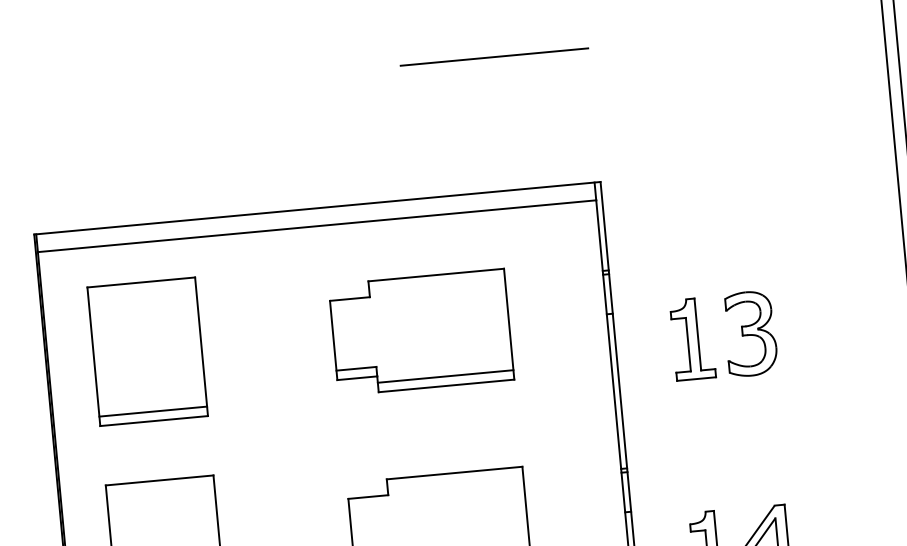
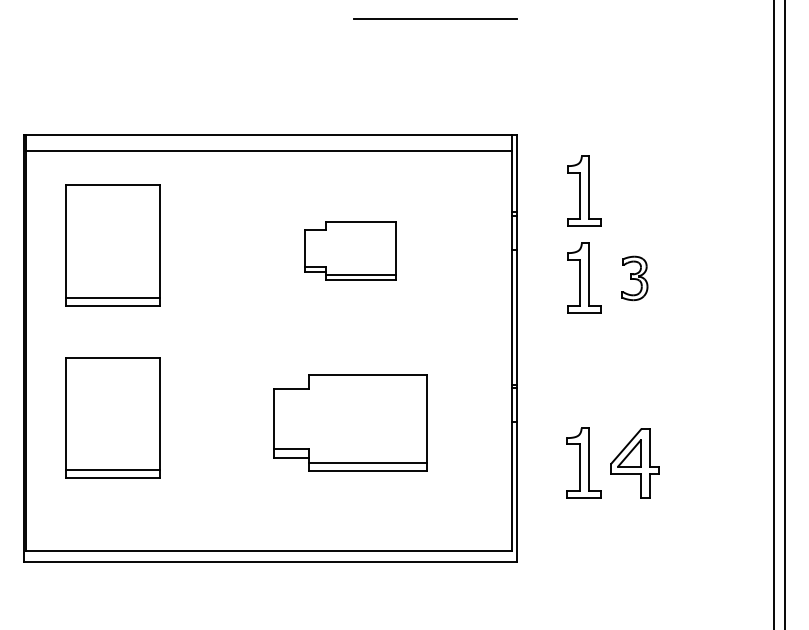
part: (683, 238) -> (584, 190), added
part: (421, 332) -> (350, 250), size x0.6
part: (750, 333) -> (634, 278), size x0.6

